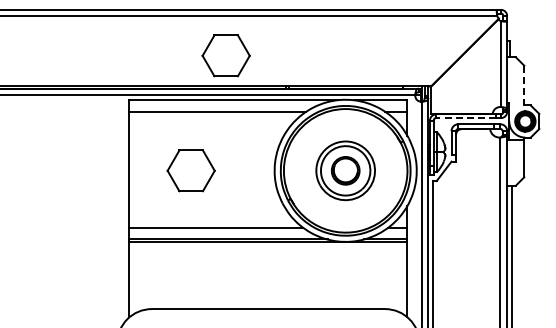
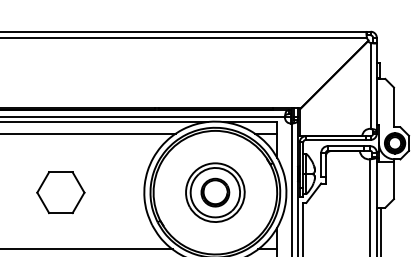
part: (225, 55) -> (95, 77), removed
line: (524, 85) -> (394, 107), dashed -> solid
line: (466, 118) -> (336, 140), dashed -> solid

